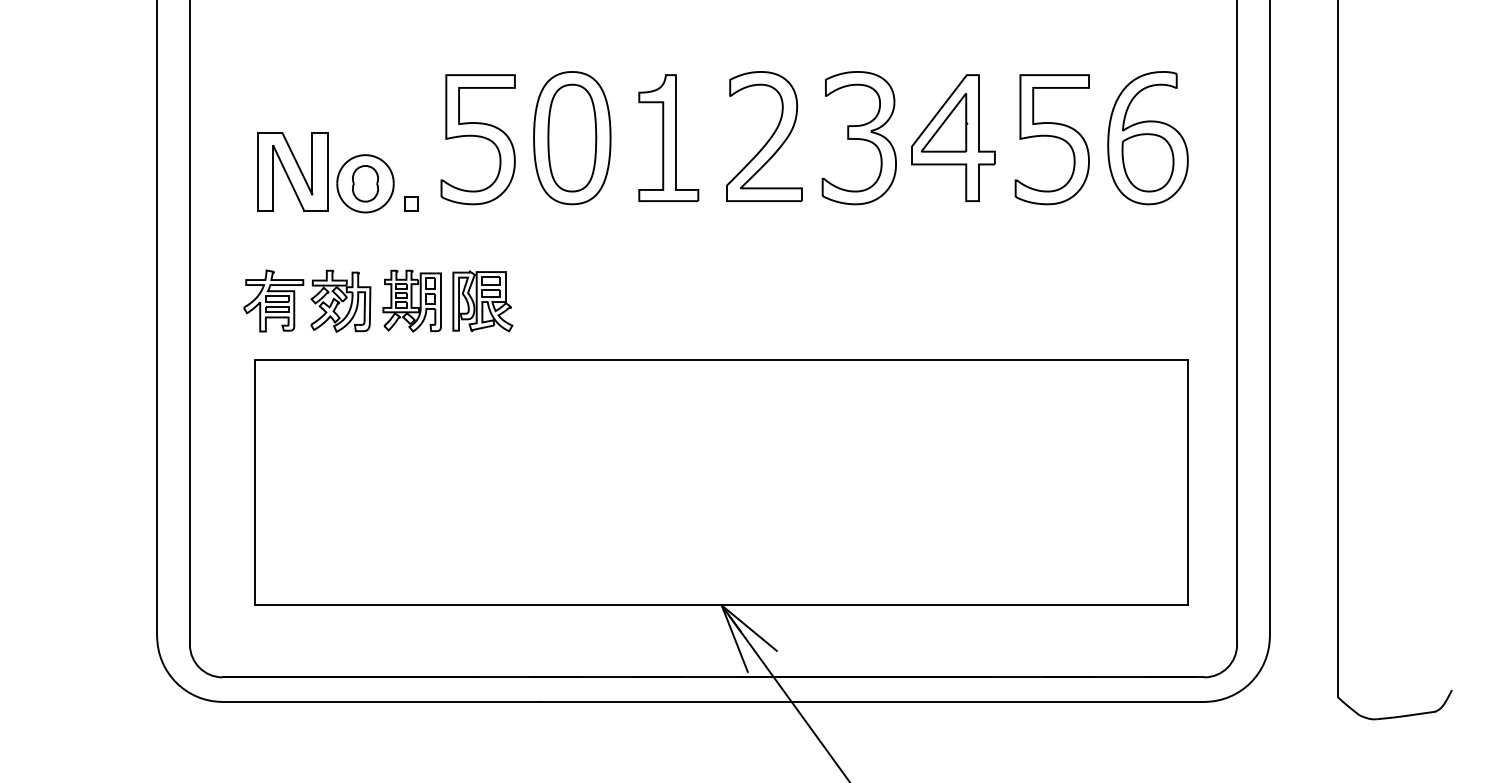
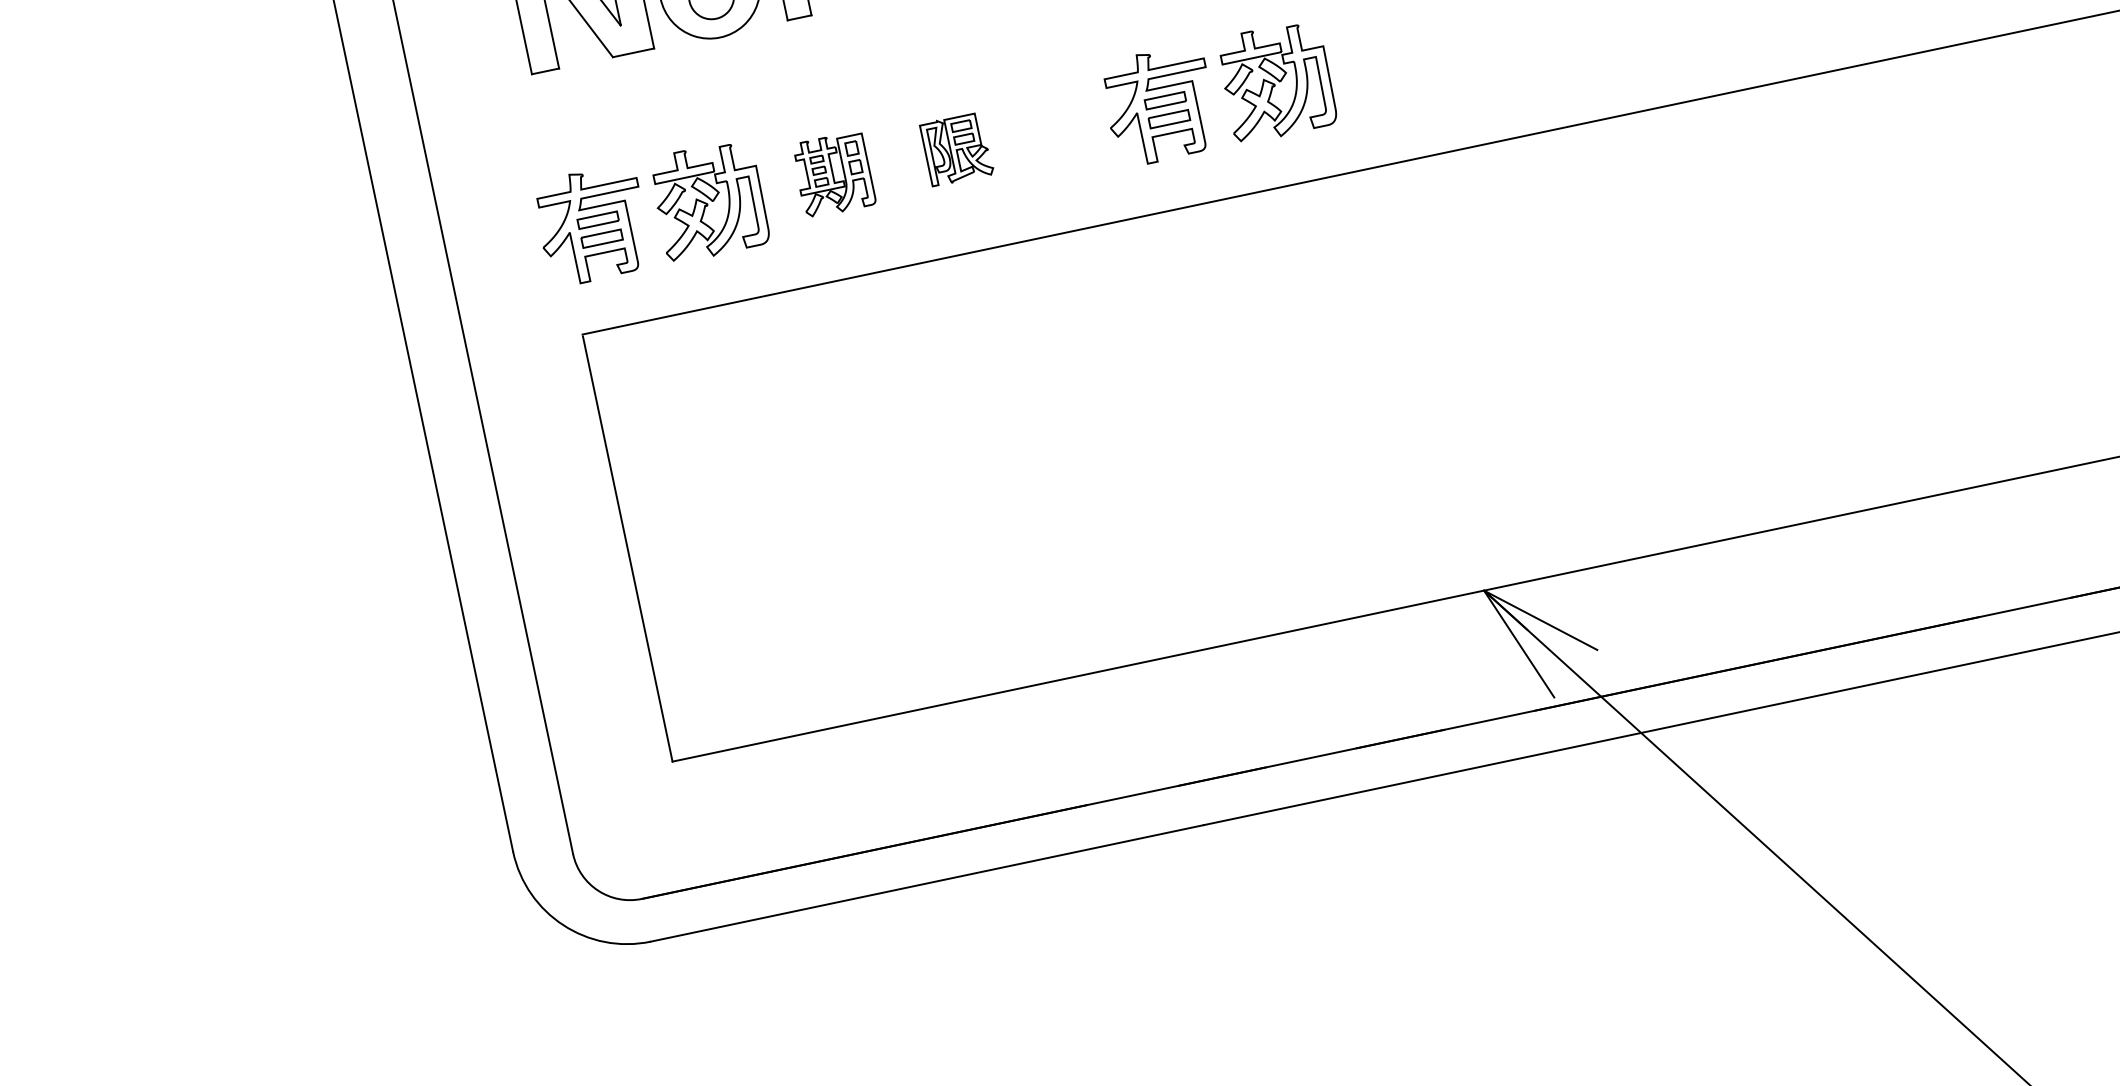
part: (411, 300) -> (832, 173), size x0.7
part: (633, 300) -> (1218, 92), added
part: (482, 301) -> (956, 149), size x0.6

